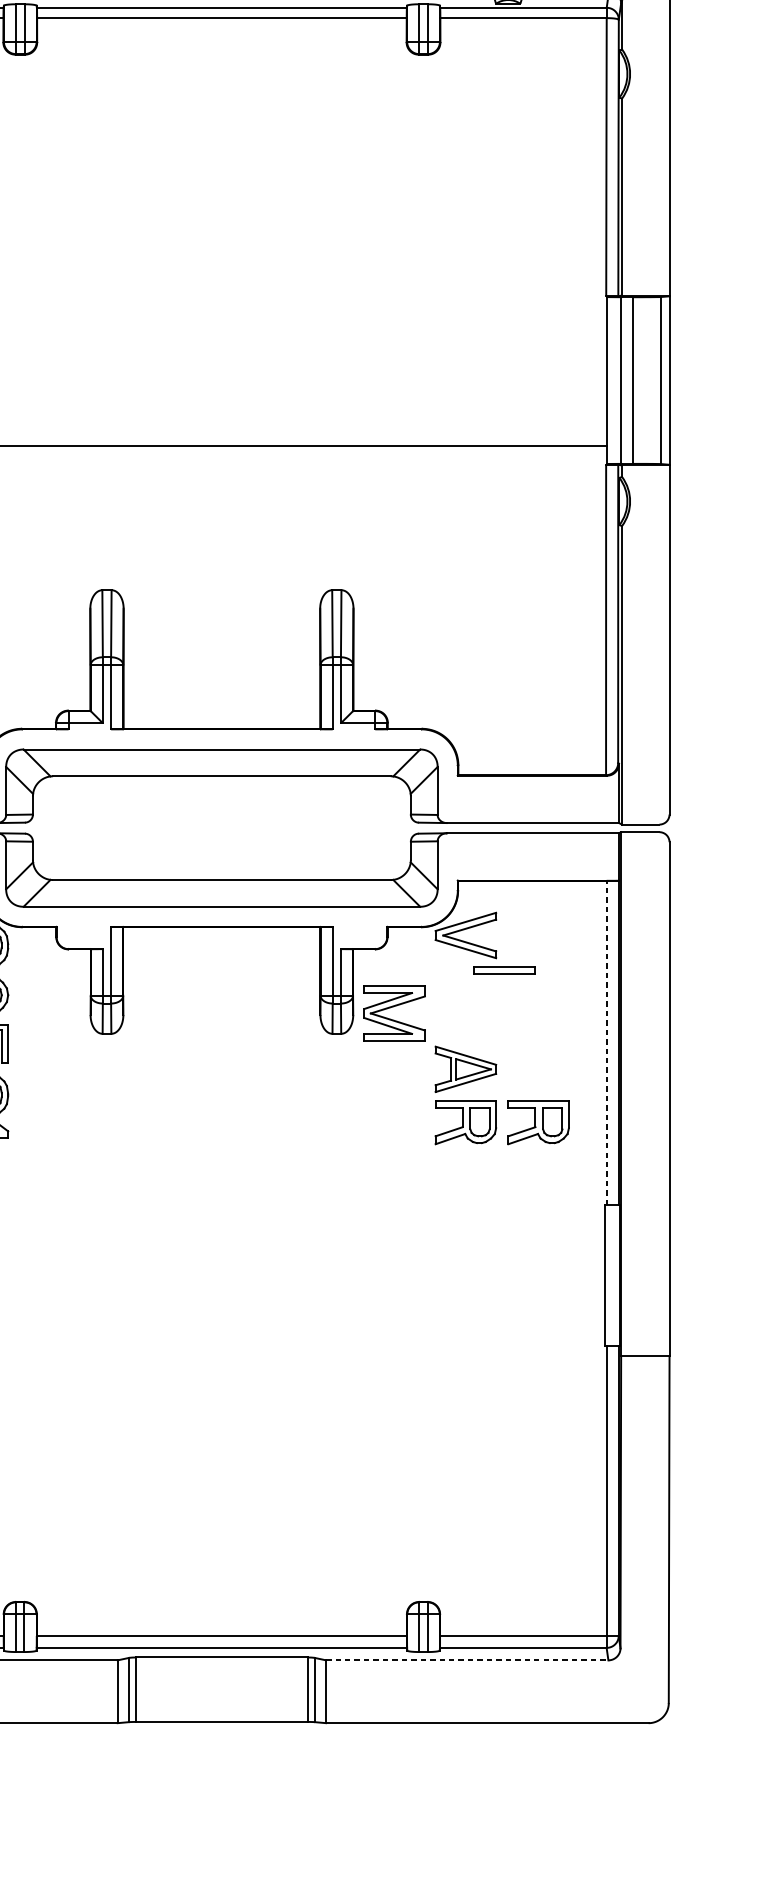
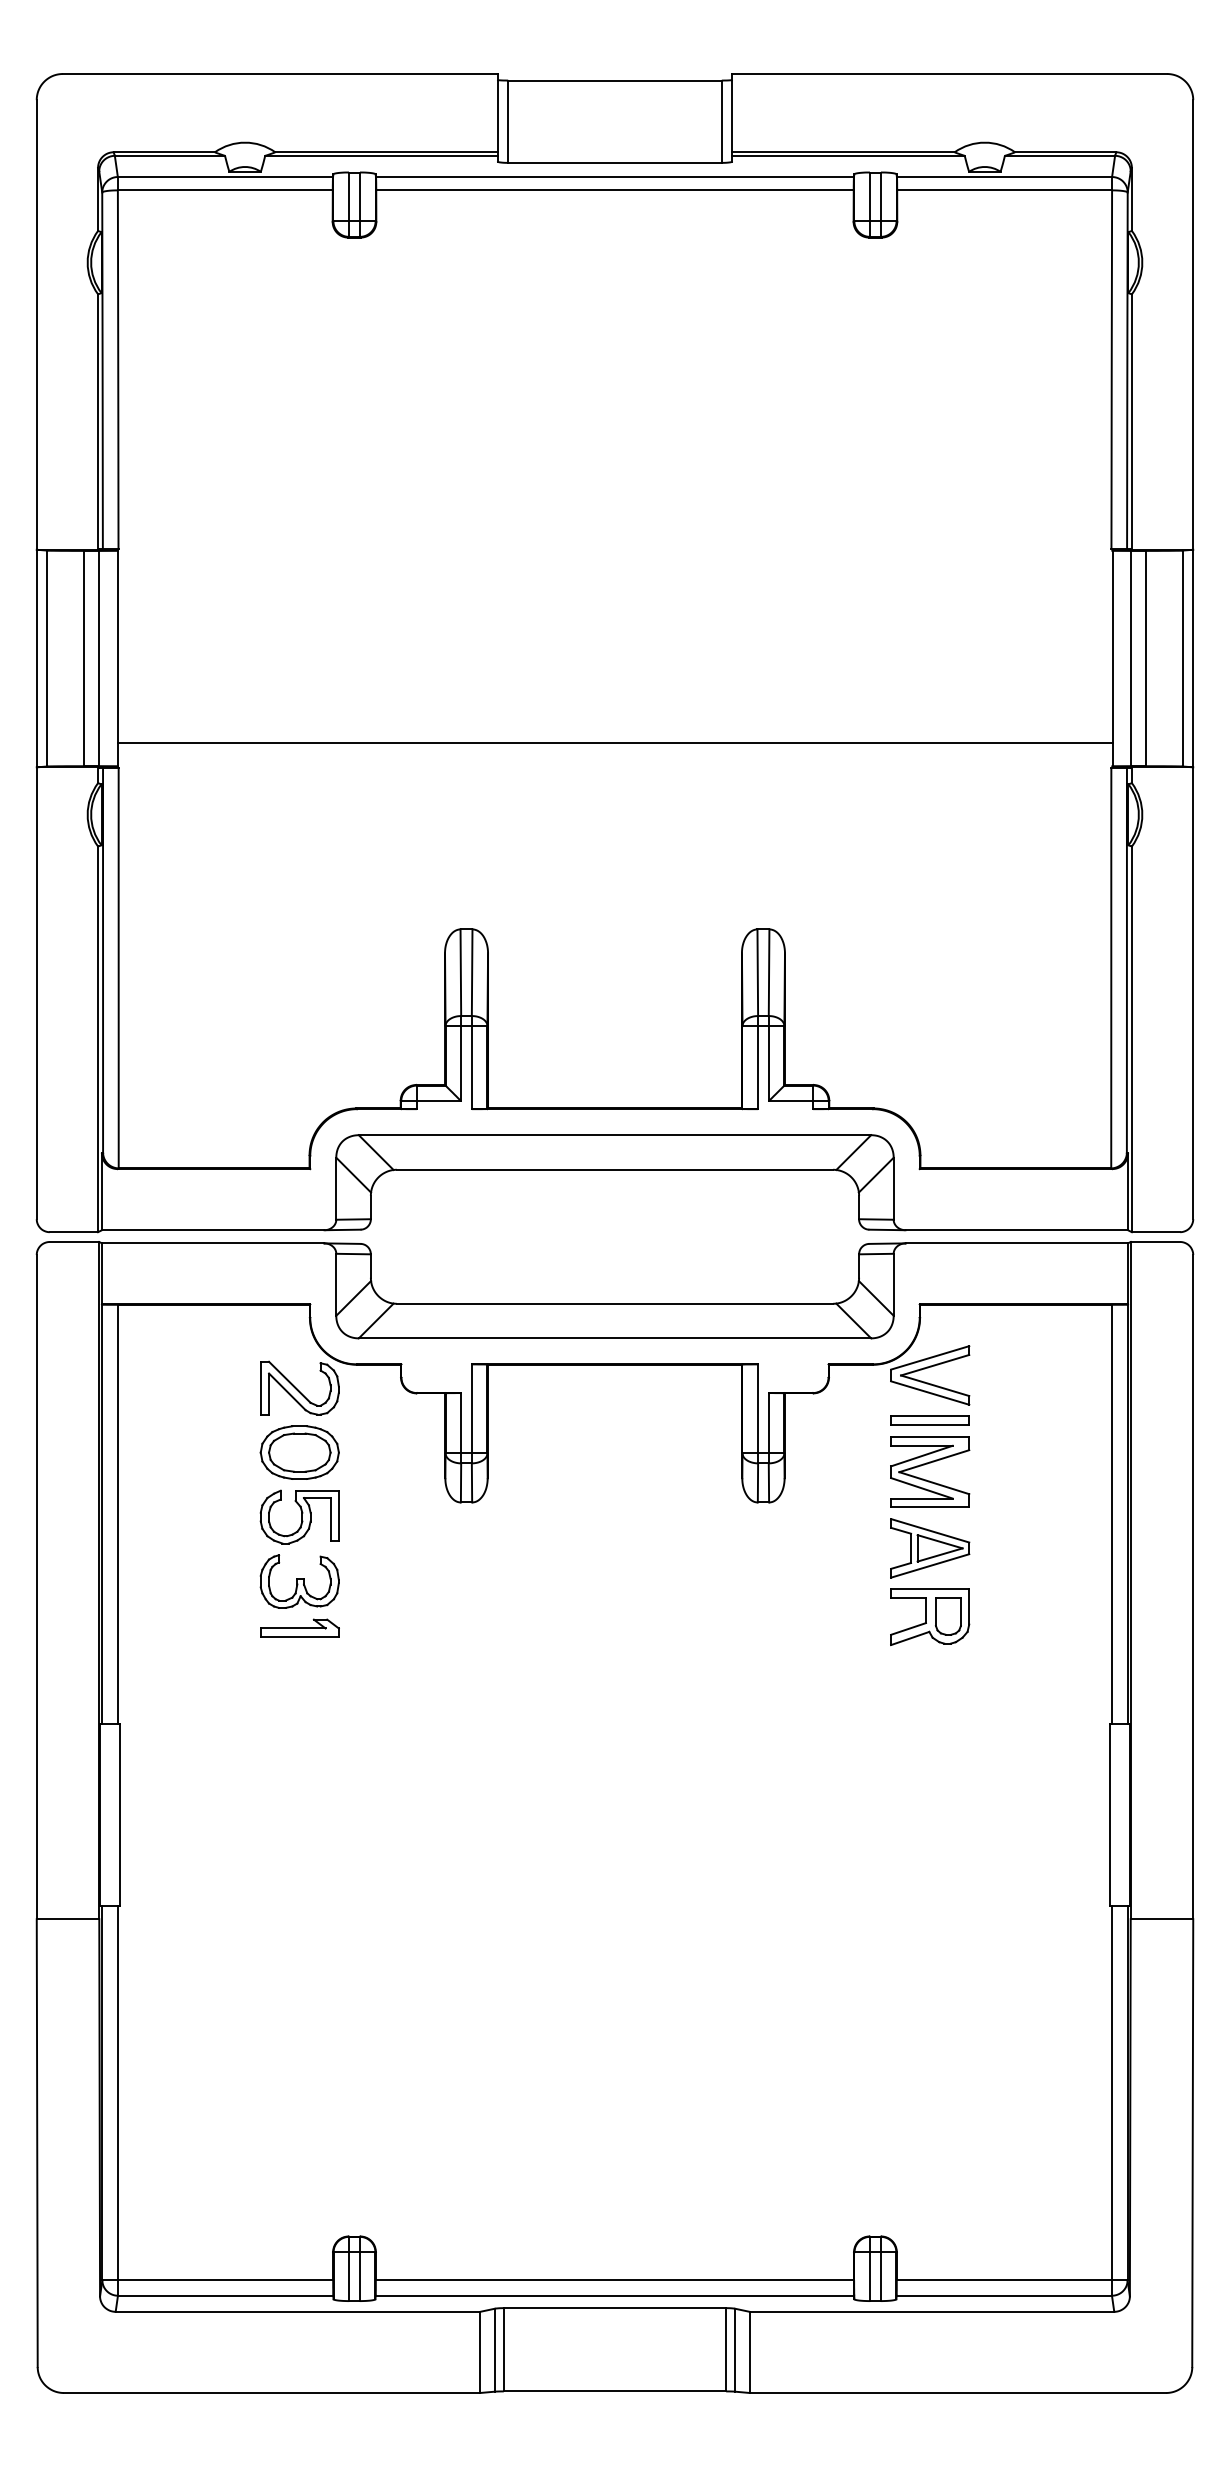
part: (504, 970) -> (929, 1420), moved
part: (392, 1007) -> (927, 1464), moved
line: (606, 1043) -> (1111, 1514), dashed -> solid
part: (538, 1122) -> (1024, 1617), removed
line: (467, 1660) -> (932, 2311), dashed -> solid

